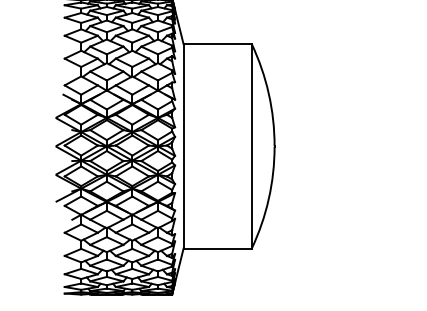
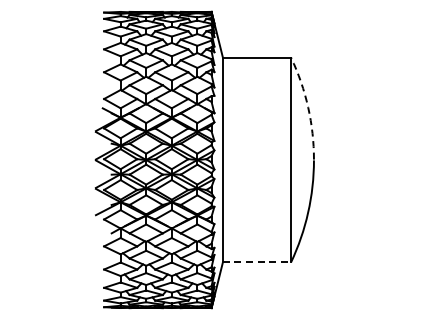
arc: (269, 93) -> (308, 107), solid -> dashed
line: (218, 248) -> (257, 262), solid -> dashed

